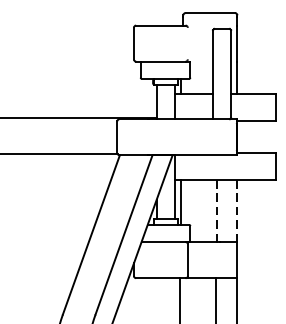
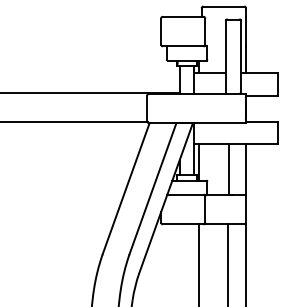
line: (187, 43) -> (205, 31), added
line: (217, 210) -> (229, 168), dashed -> solid
line: (237, 211) -> (246, 169), dashed -> solid

